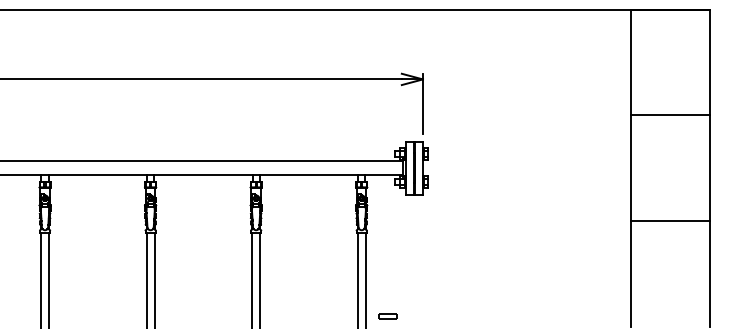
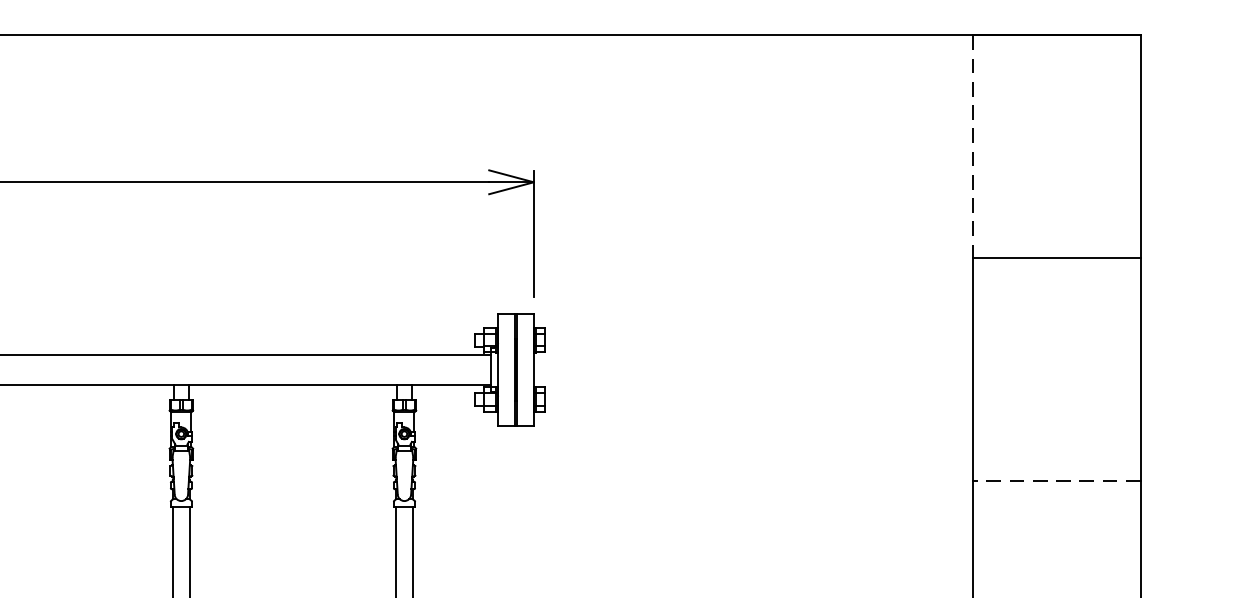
line: (630, 62) -> (972, 146), solid -> dashed
line: (670, 220) -> (1057, 480), solid -> dashed

